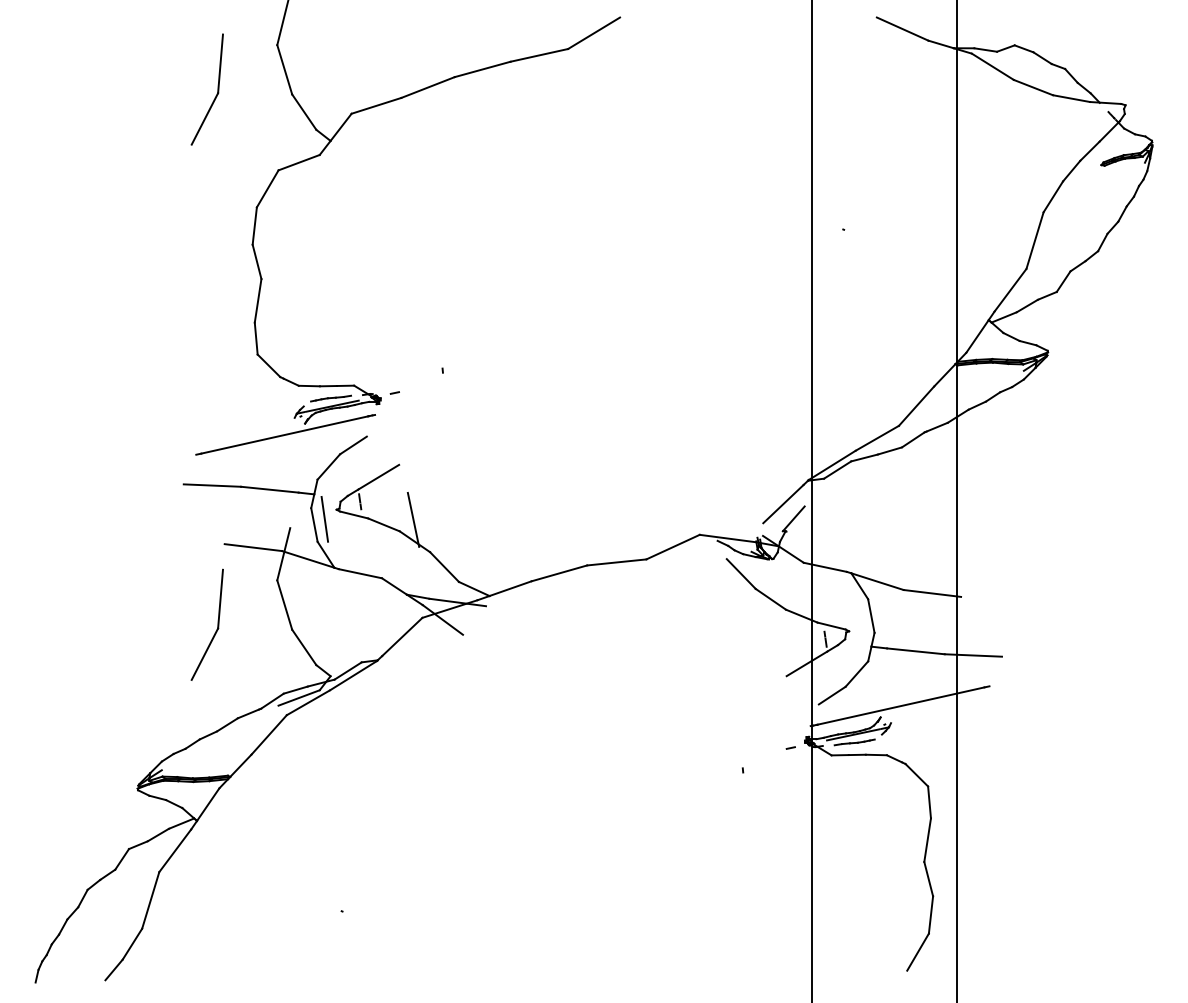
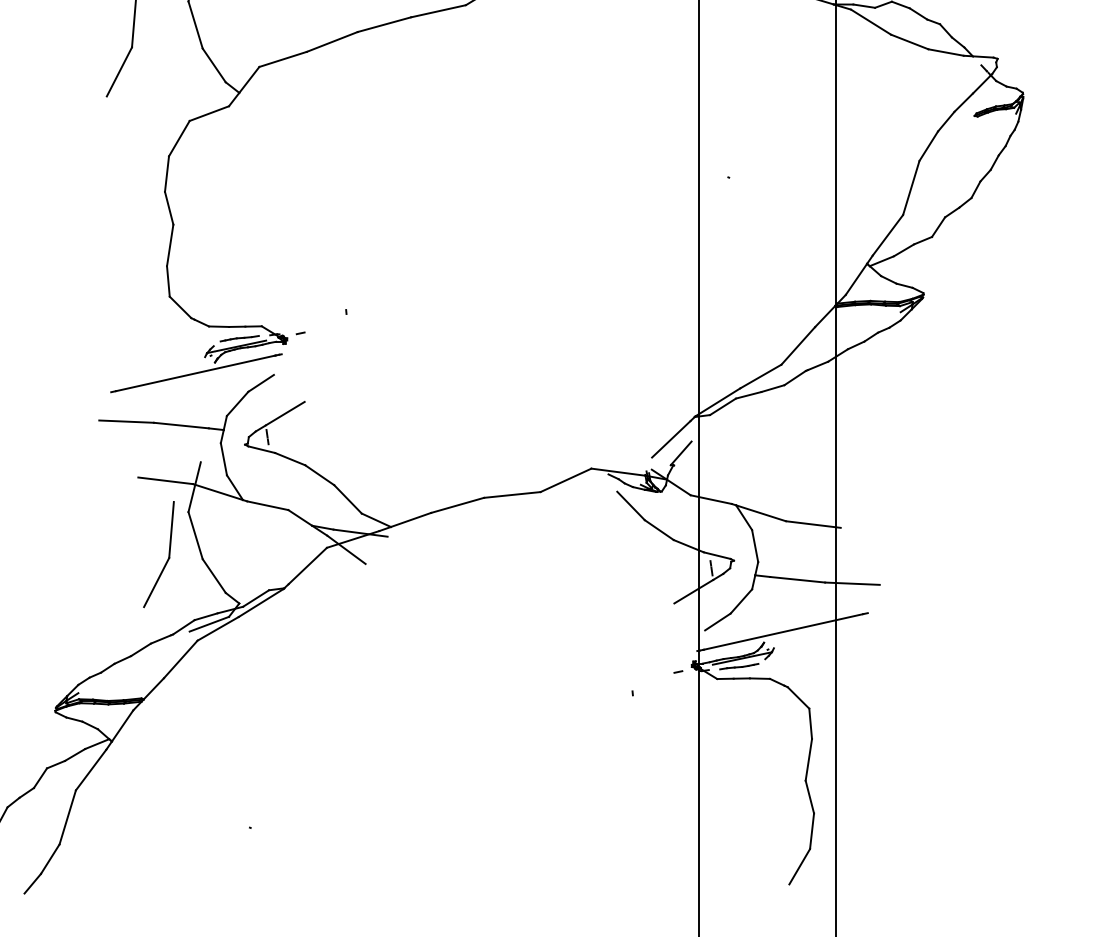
line: (324, 518) -> (233, 453), removed
line: (413, 519) -> (318, 454), removed
part: (217, 624) -> (168, 554), moved

